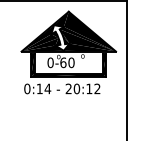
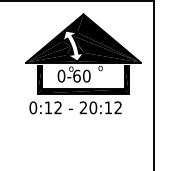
text: (47, 88) -> (57, 107), 0:14 -> 0:12

